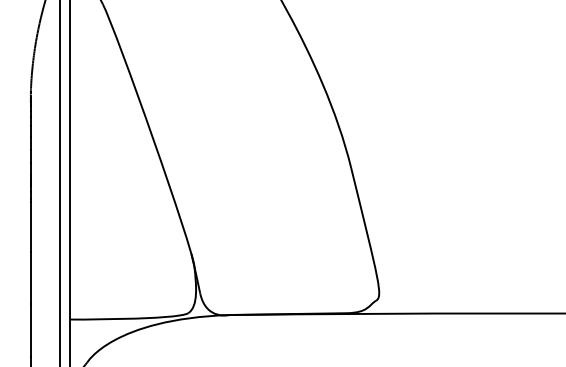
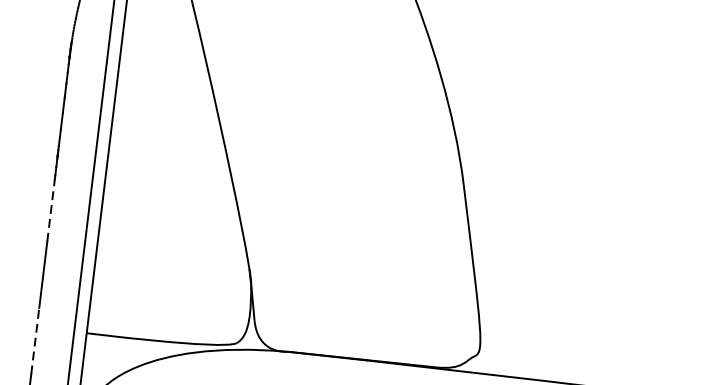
line: (30, 226) -> (50, 209), solid -> dashed
line: (30, 330) -> (35, 340), solid -> dashed

